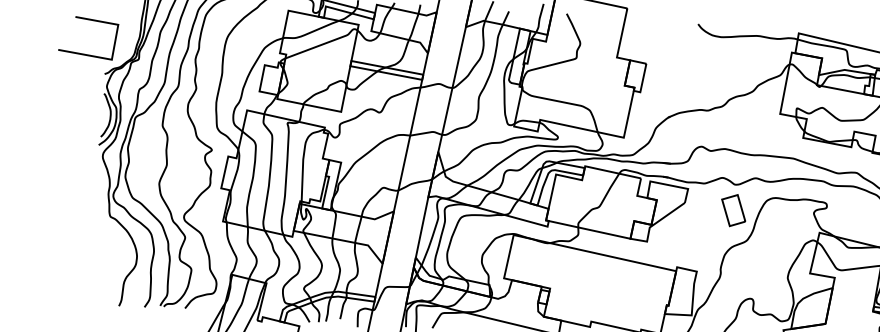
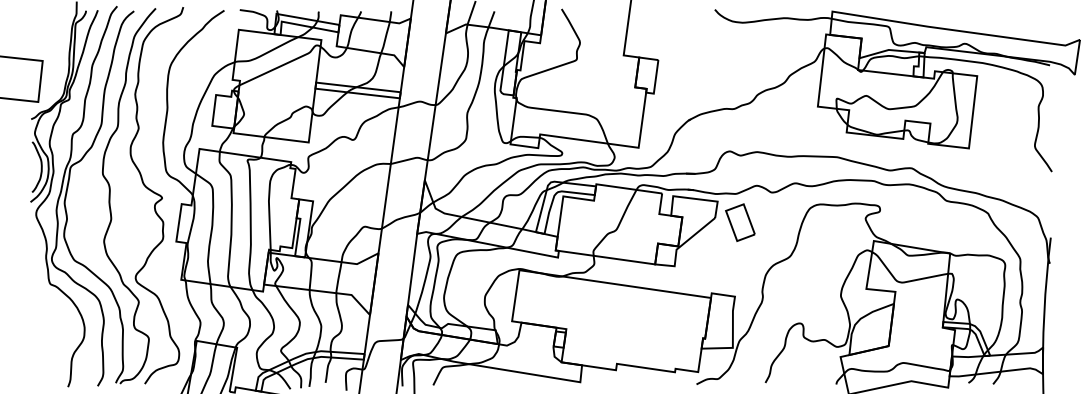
part: (733, 210) -> (740, 222), moved

